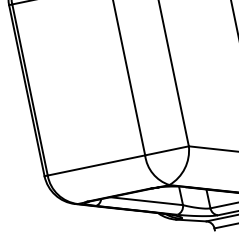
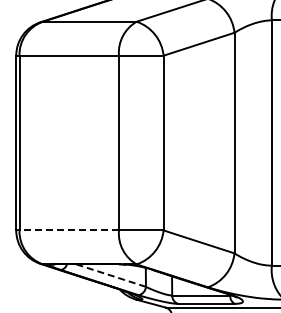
line: (96, 165) -> (69, 230), solid -> dashed
line: (146, 201) -> (111, 275), solid -> dashed

